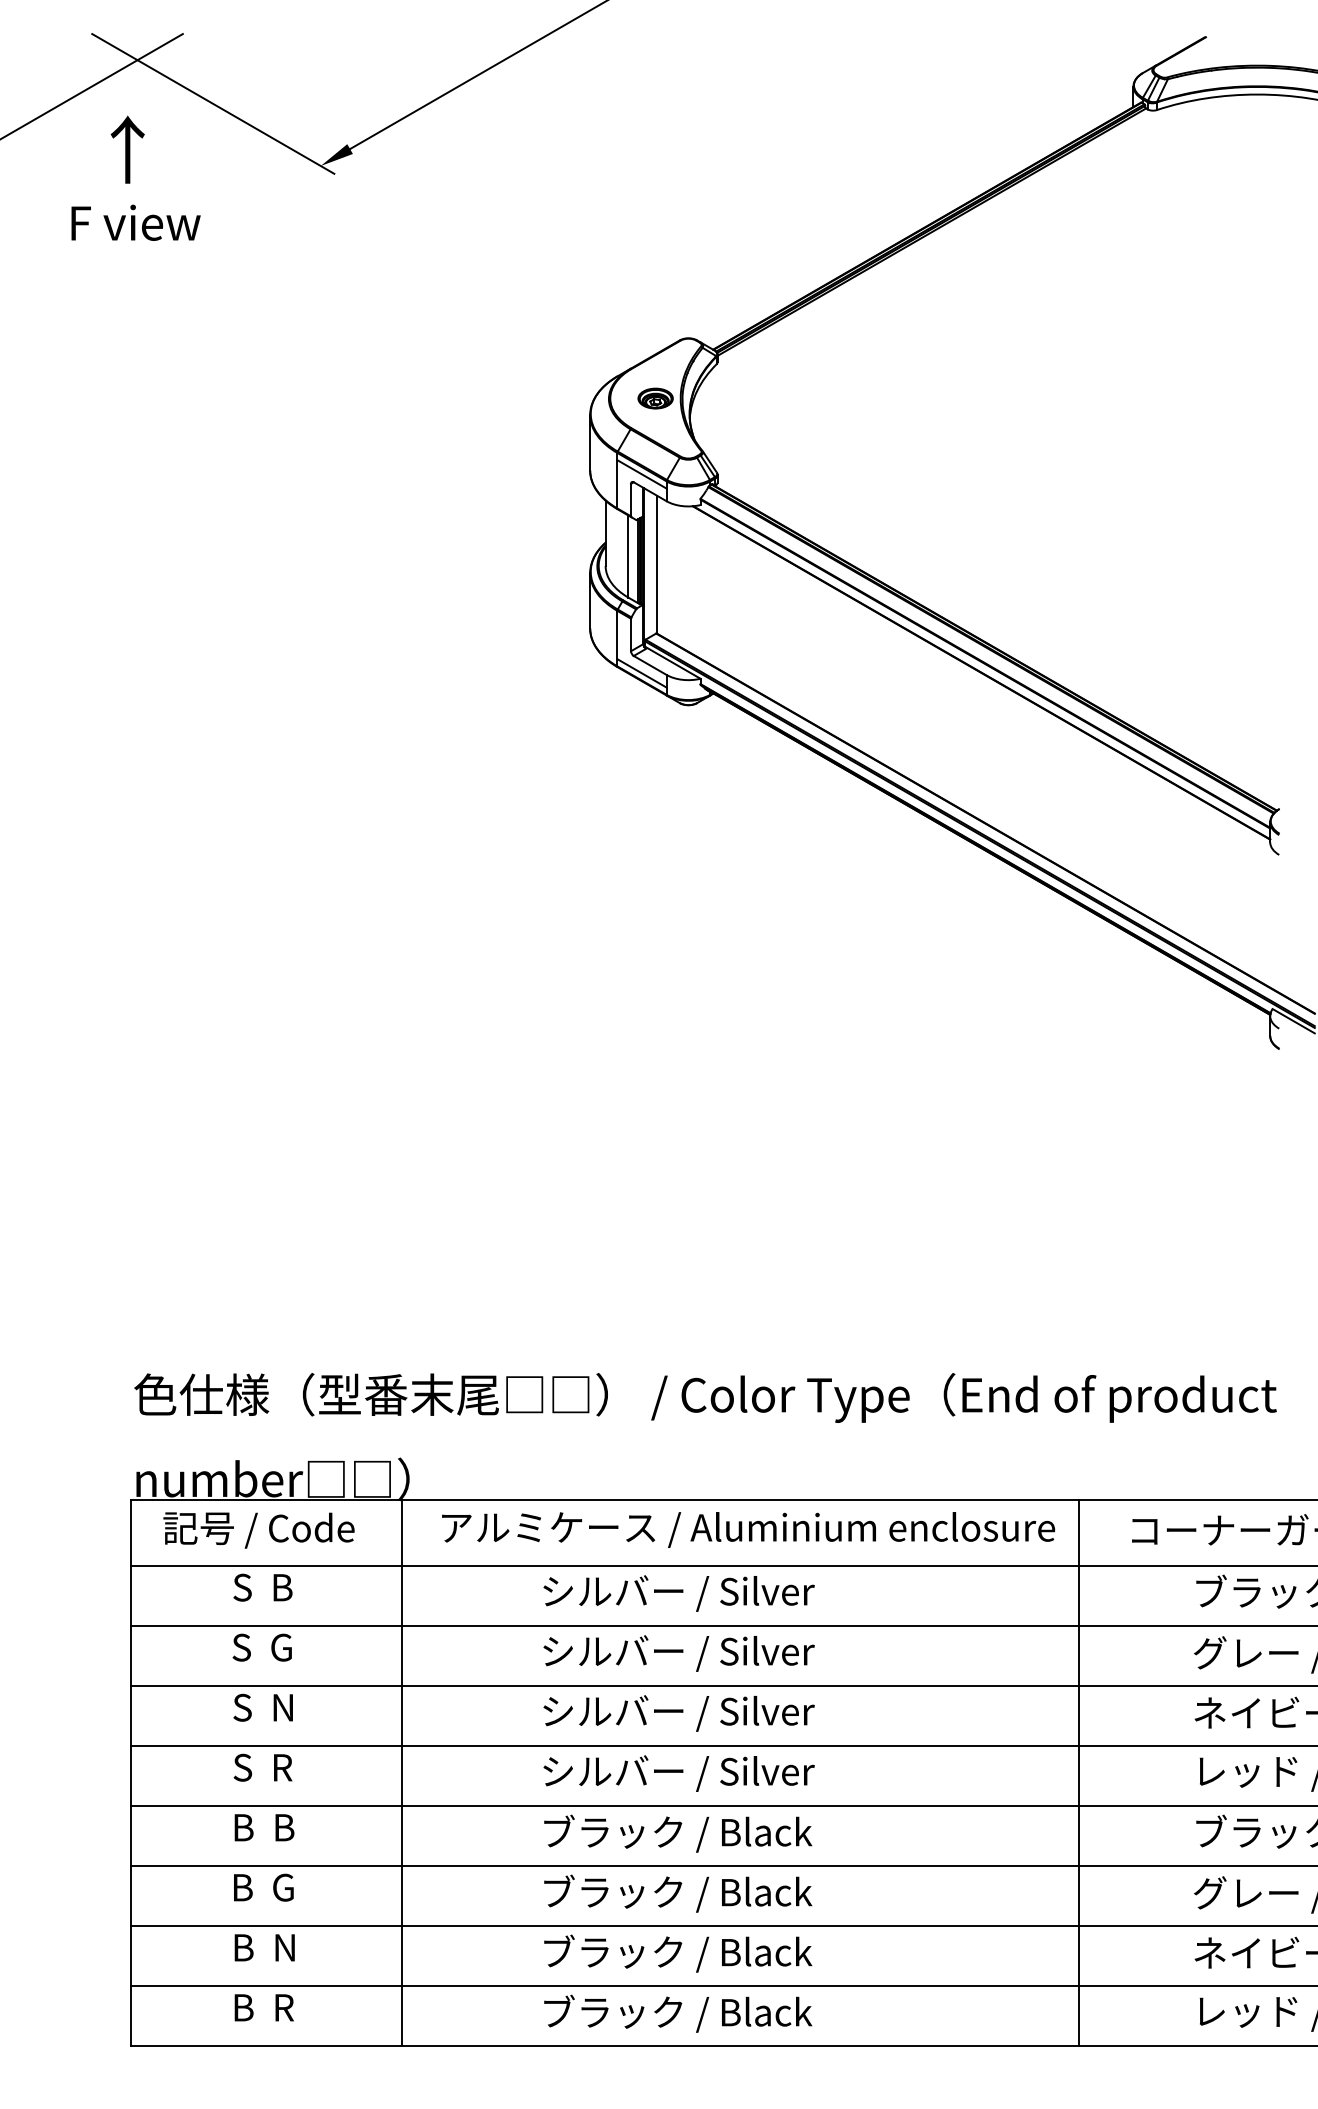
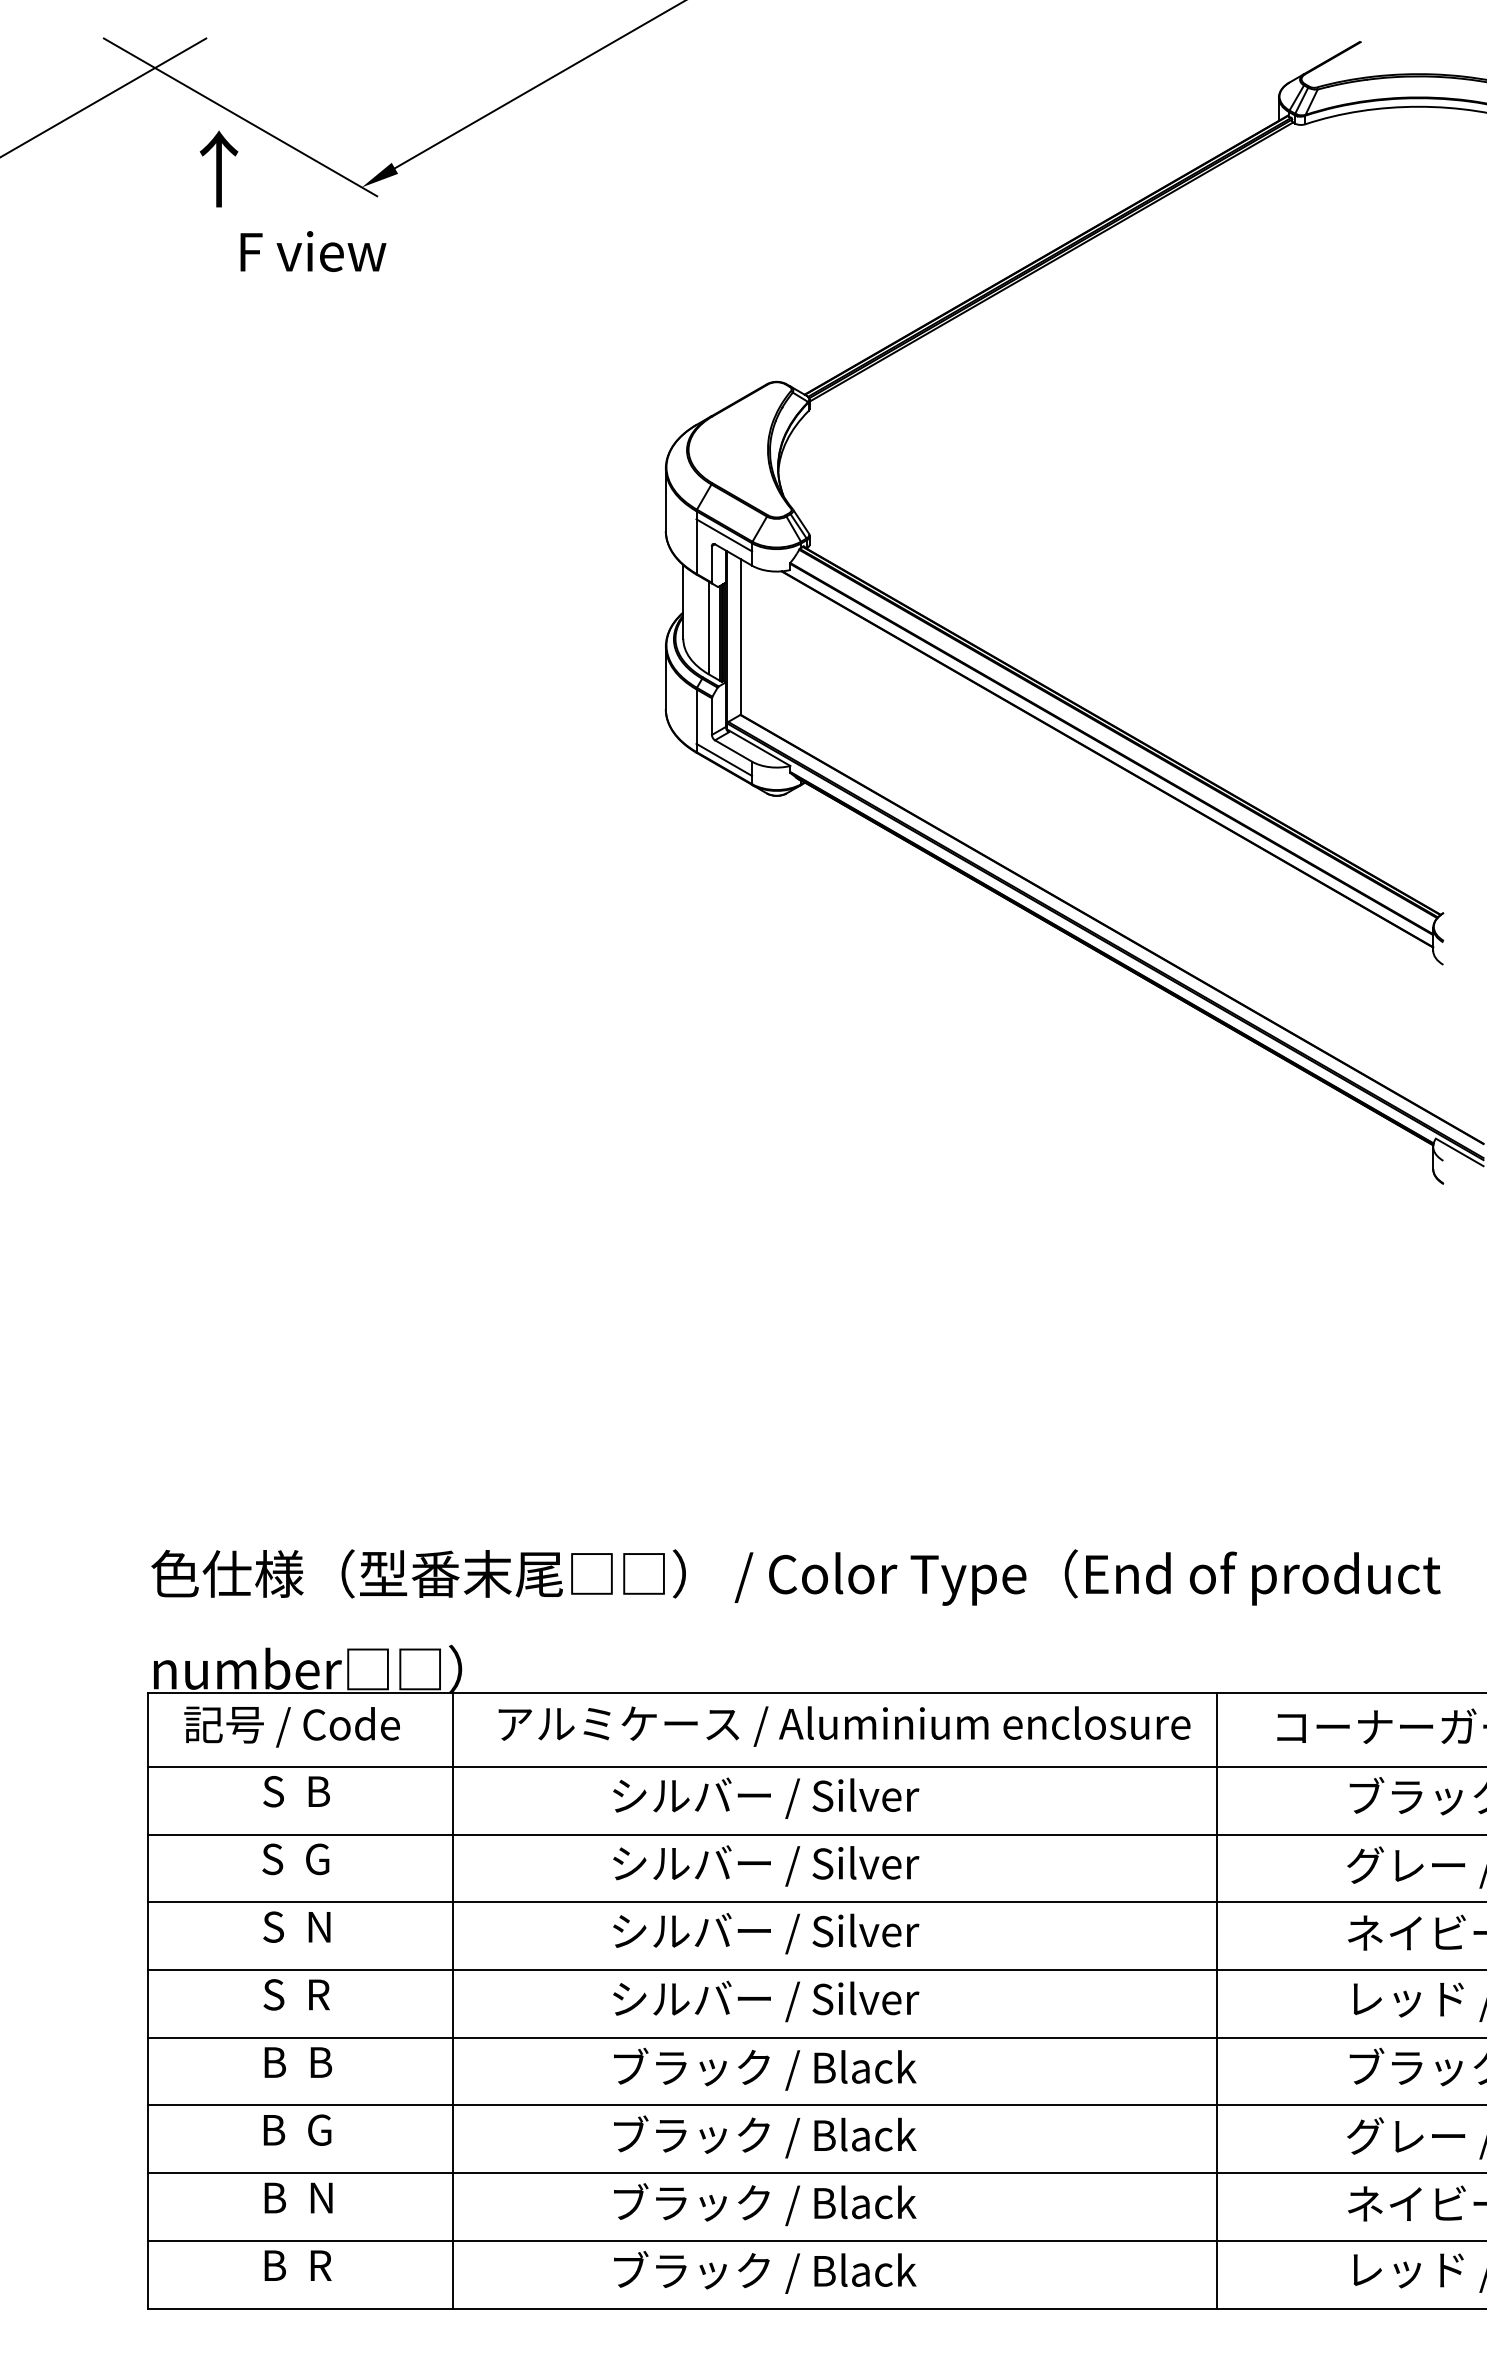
text: (127, 149) -> (218, 168), moved
text: (136, 222) -> (313, 251), moved
part: (655, 398) -> (739, 449), removed

